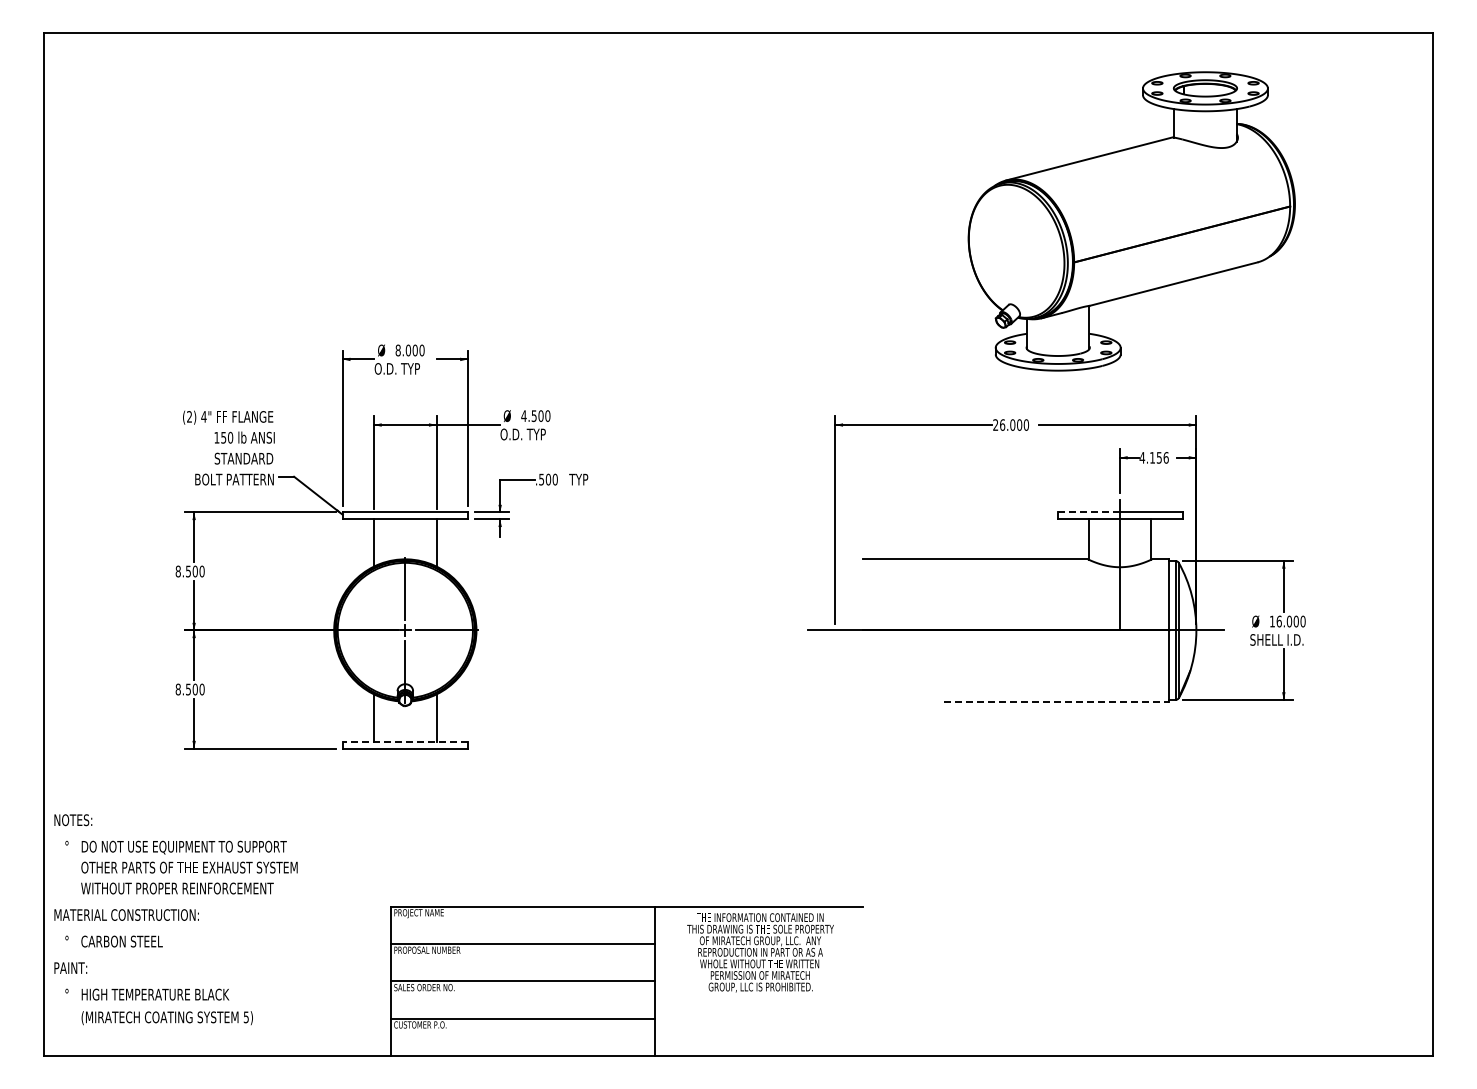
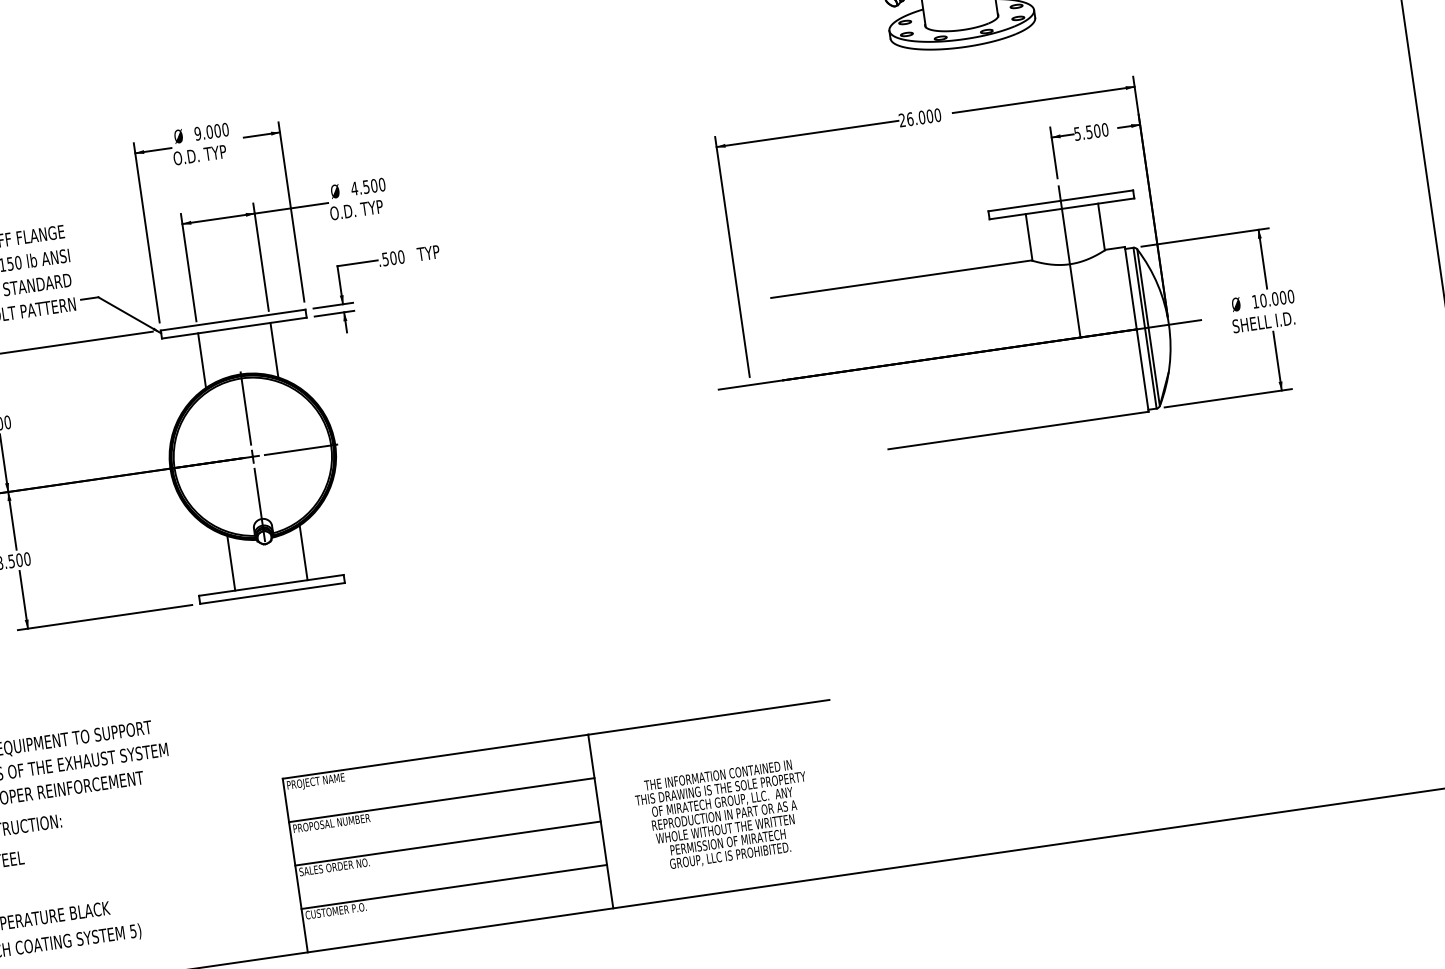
text: (397, 350) -> (197, 133), 8.000 -> 9.000
text: (1153, 457) -> (1090, 131), 4.156 -> 5.500
line: (1089, 512) -> (1025, 205), dashed -> solid
text: (1278, 621) -> (1262, 300), 16.000 -> 10.000
line: (1056, 701) -> (1018, 430), dashed -> solid
line: (404, 741) -> (270, 585), dashed -> solid
text: (760, 952) -> (724, 815), moved

